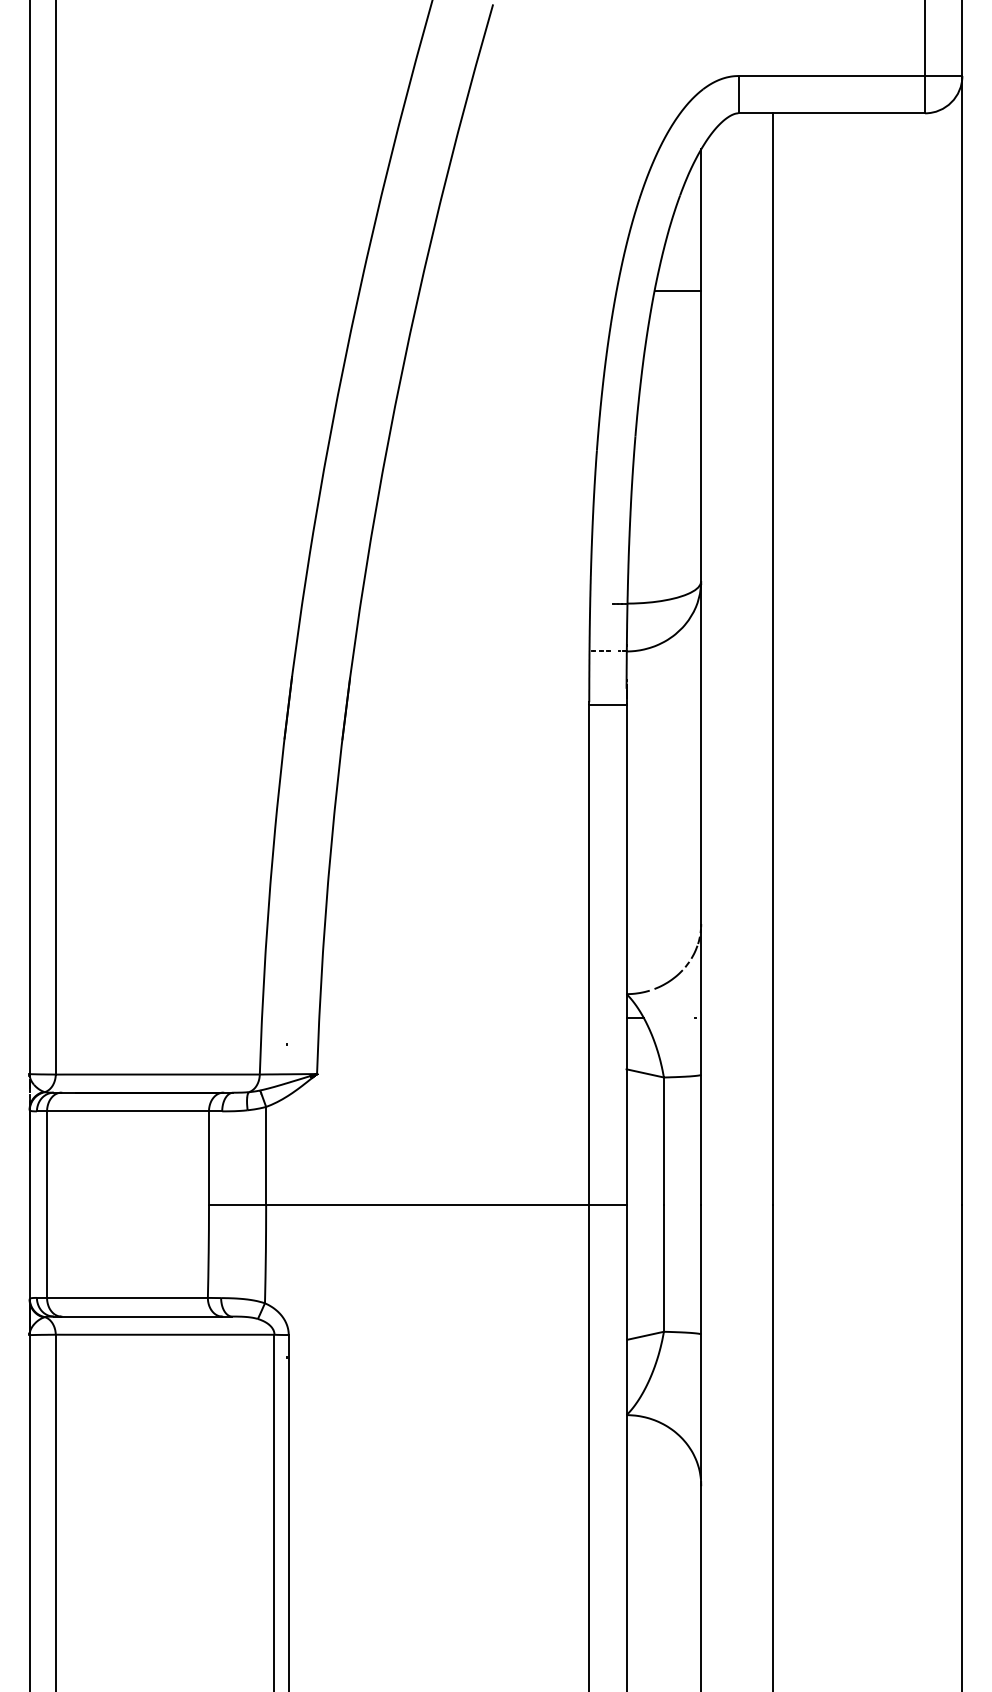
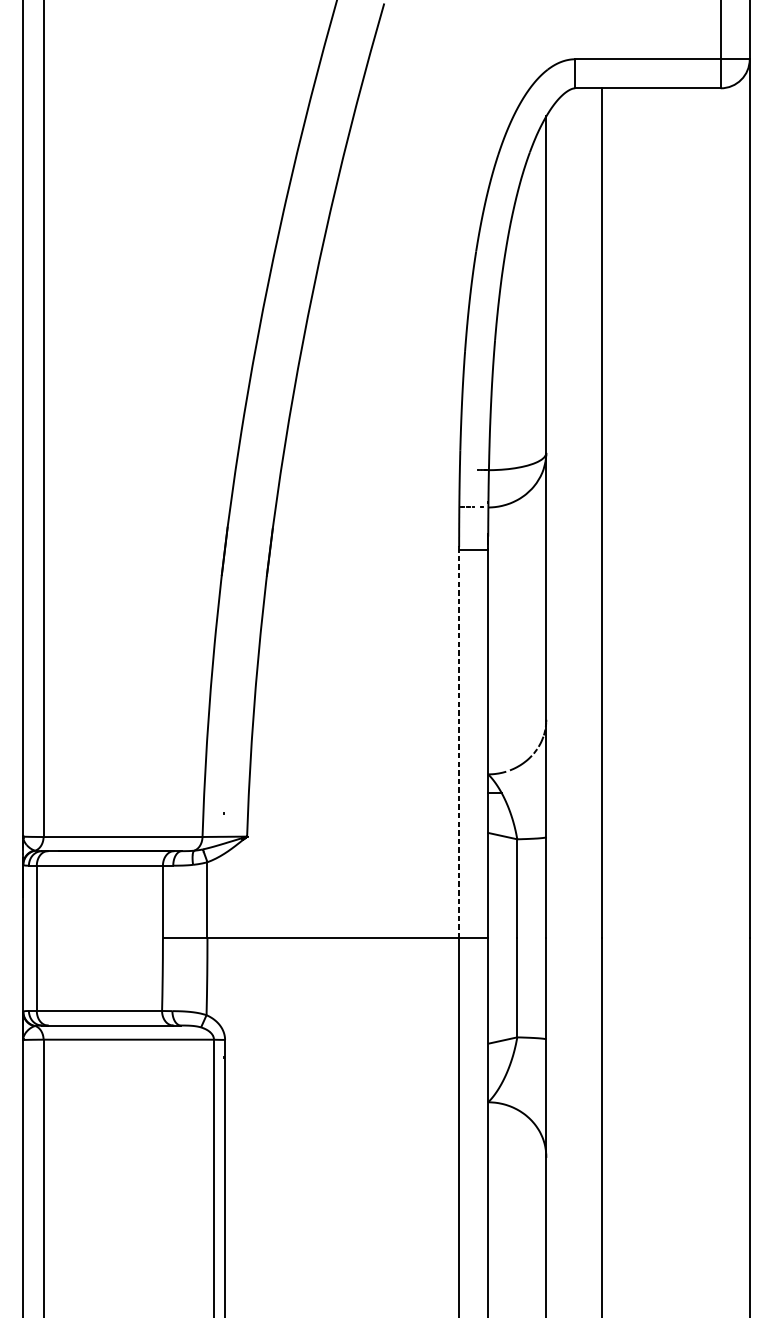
line: (677, 290) -> (527, 226), removed
line: (589, 955) -> (459, 744), solid -> dashed

